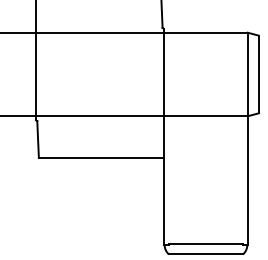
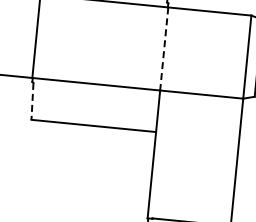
line: (164, 74) -> (164, 49), solid -> dashed
line: (38, 140) -> (32, 102), solid -> dashed

